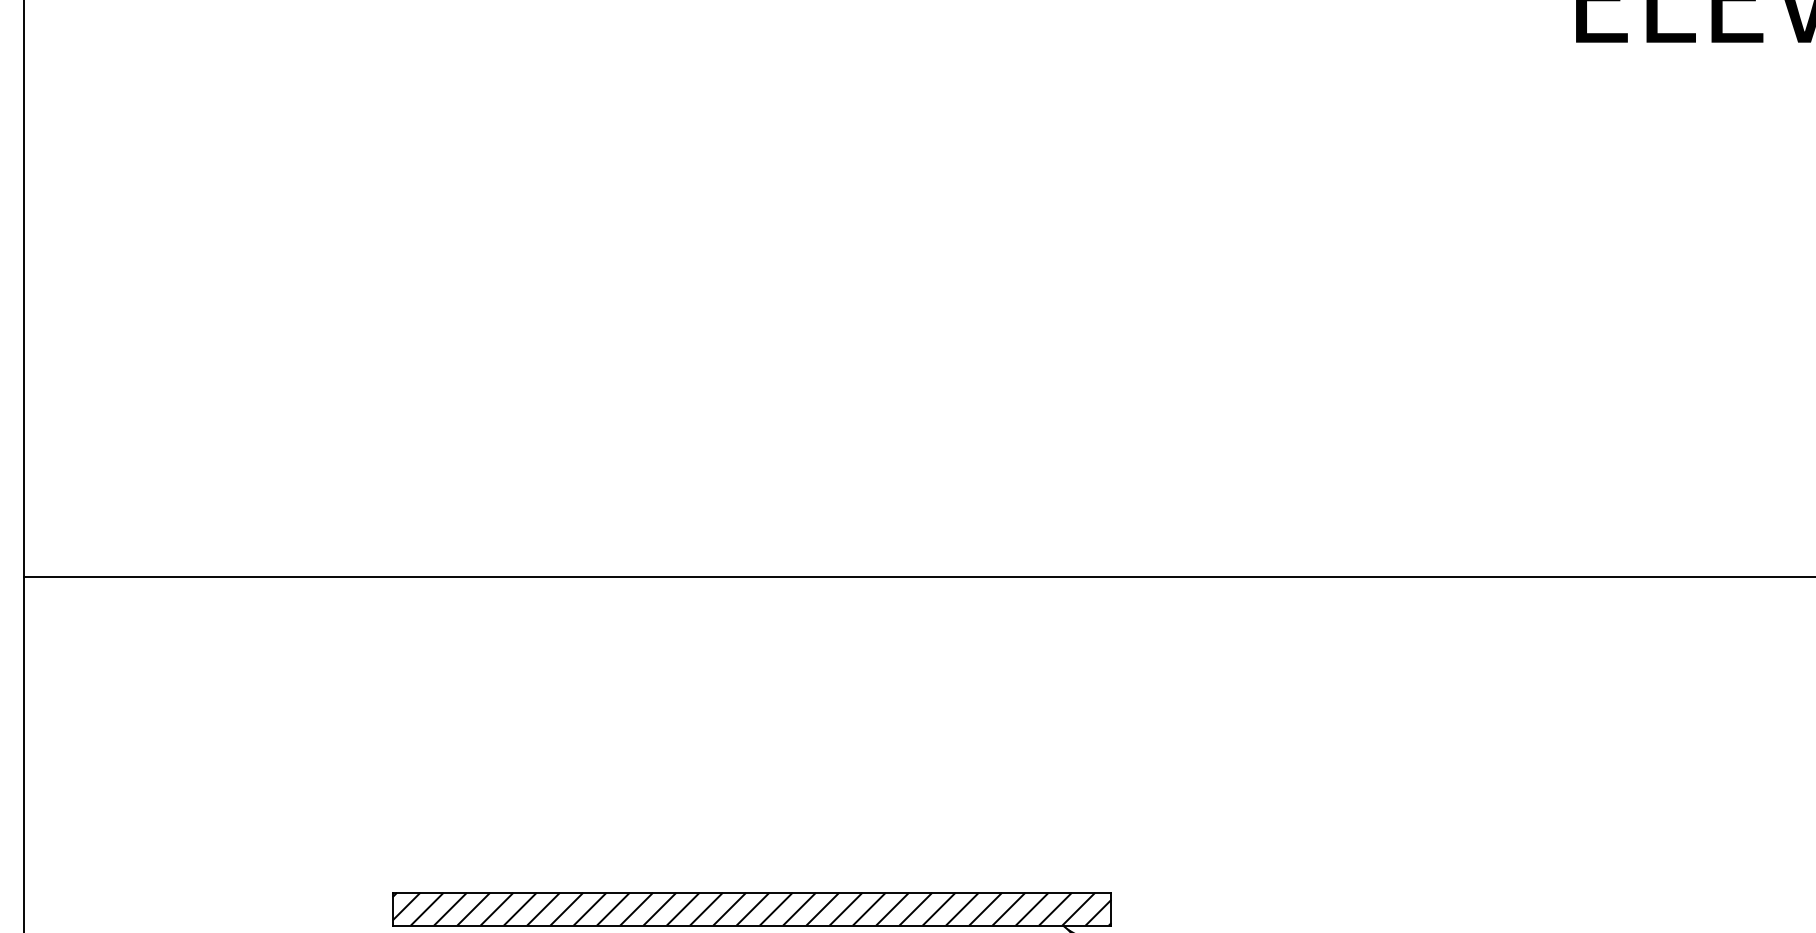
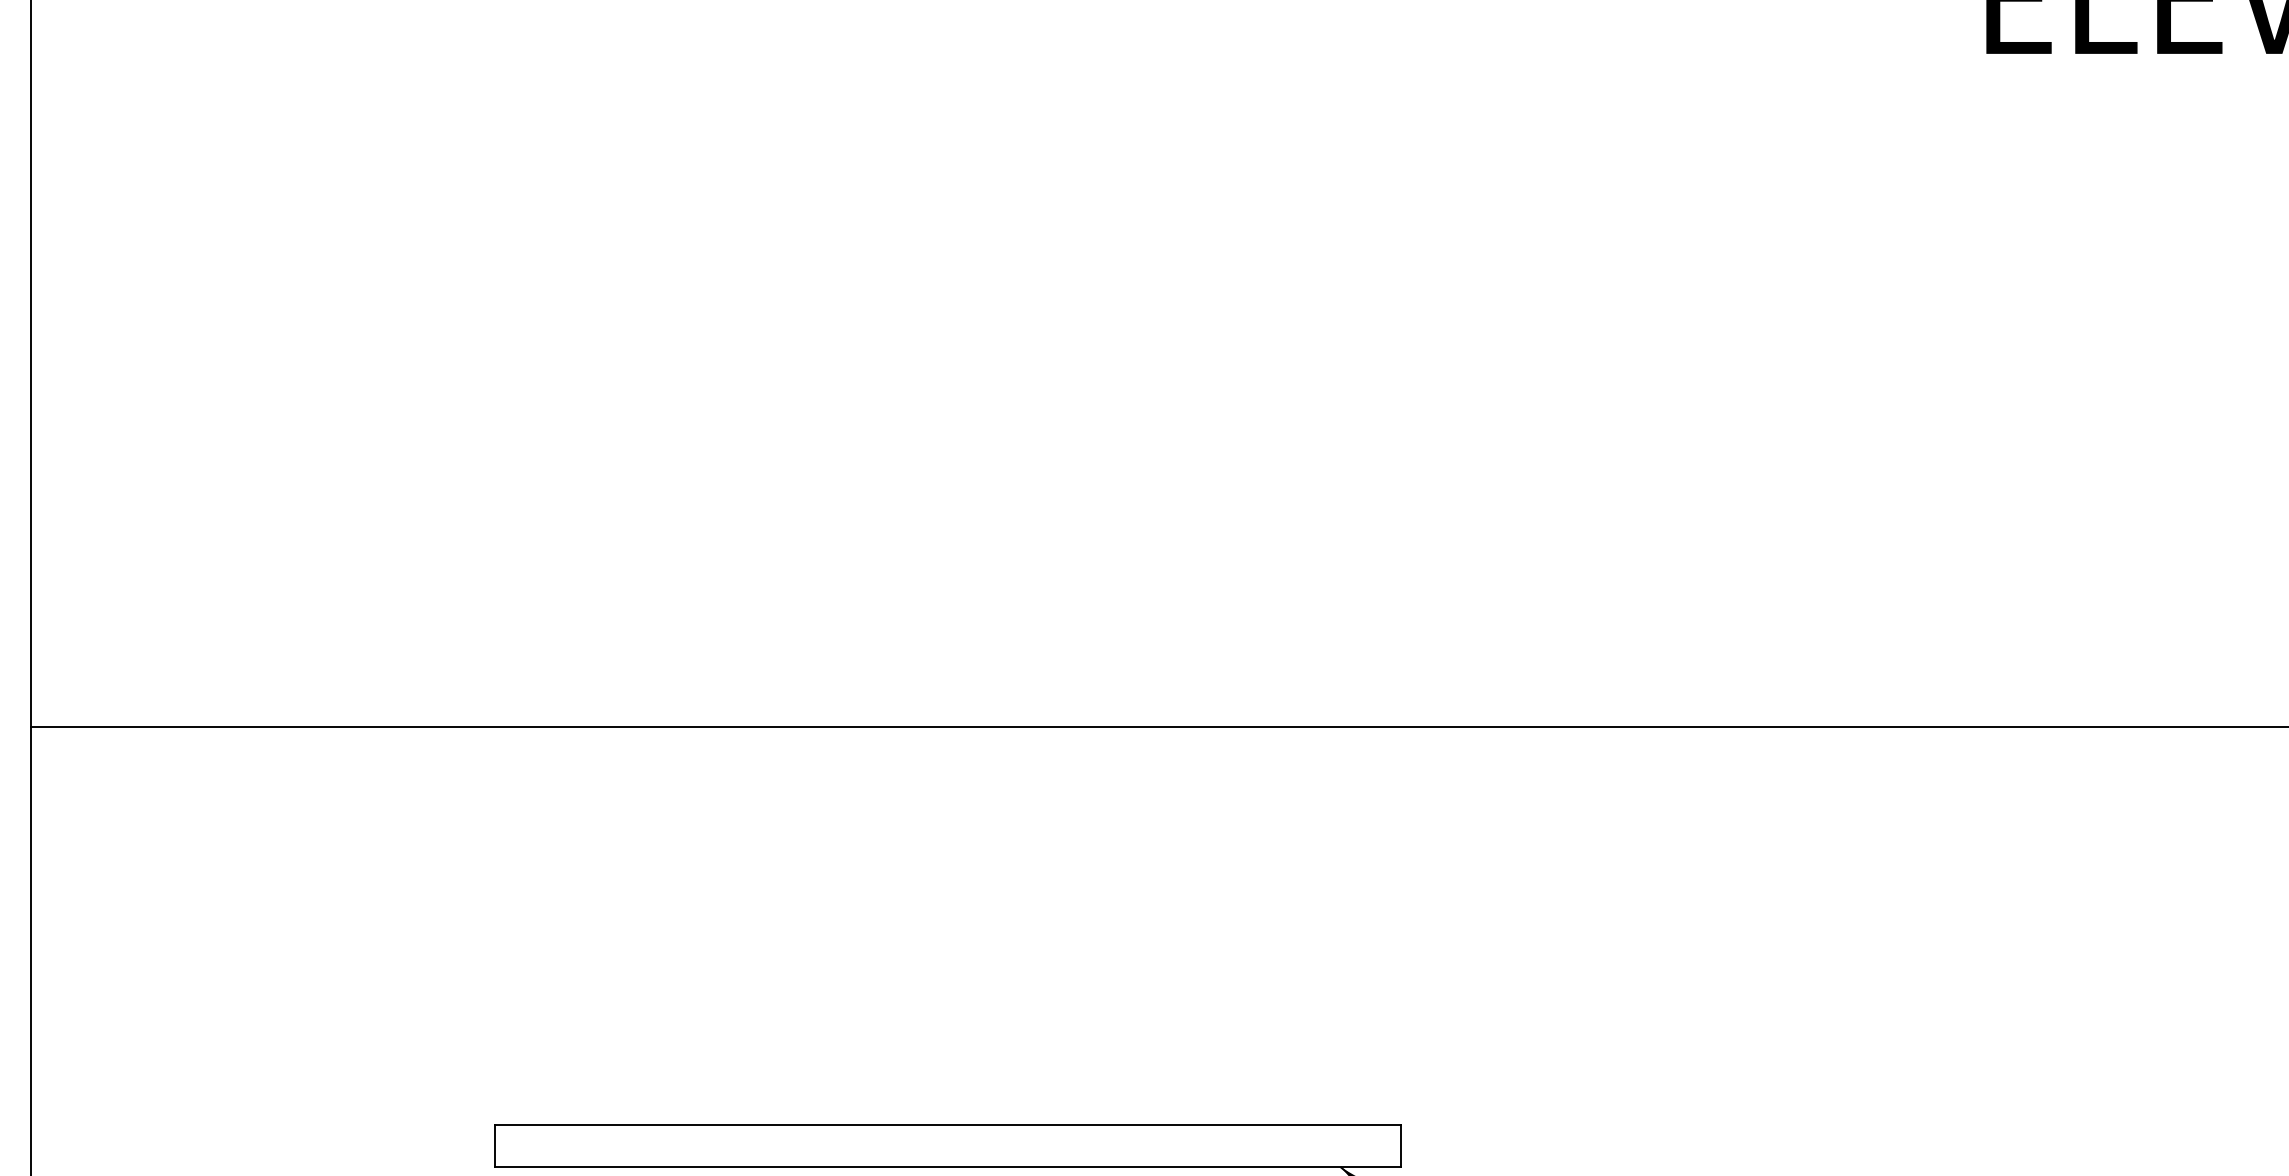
hatch: (751, 908) -> (947, 1145), removed

